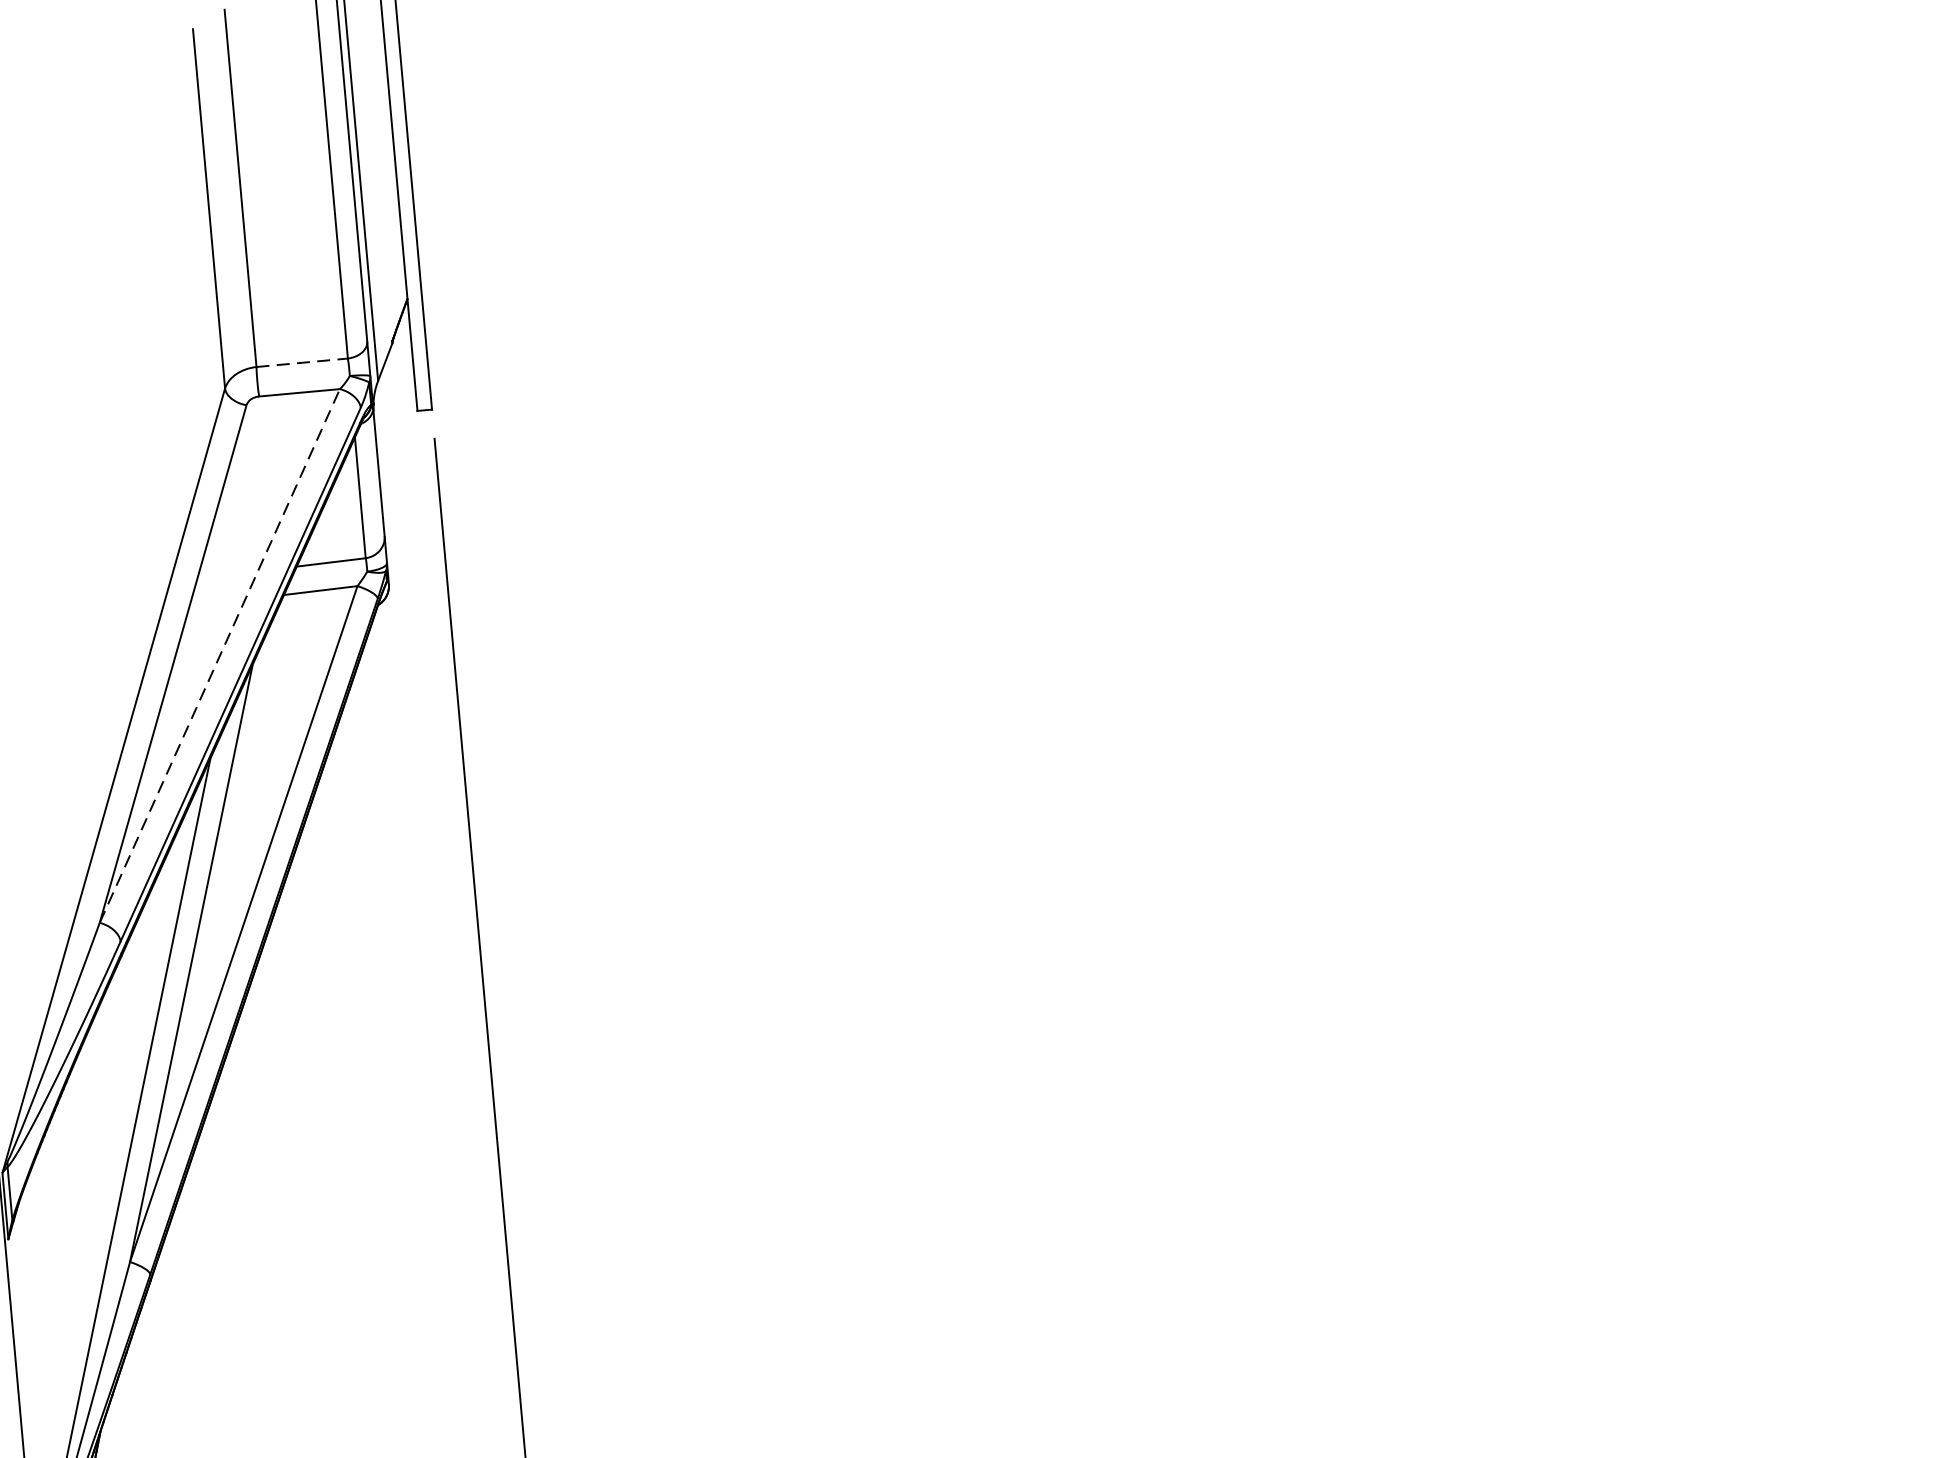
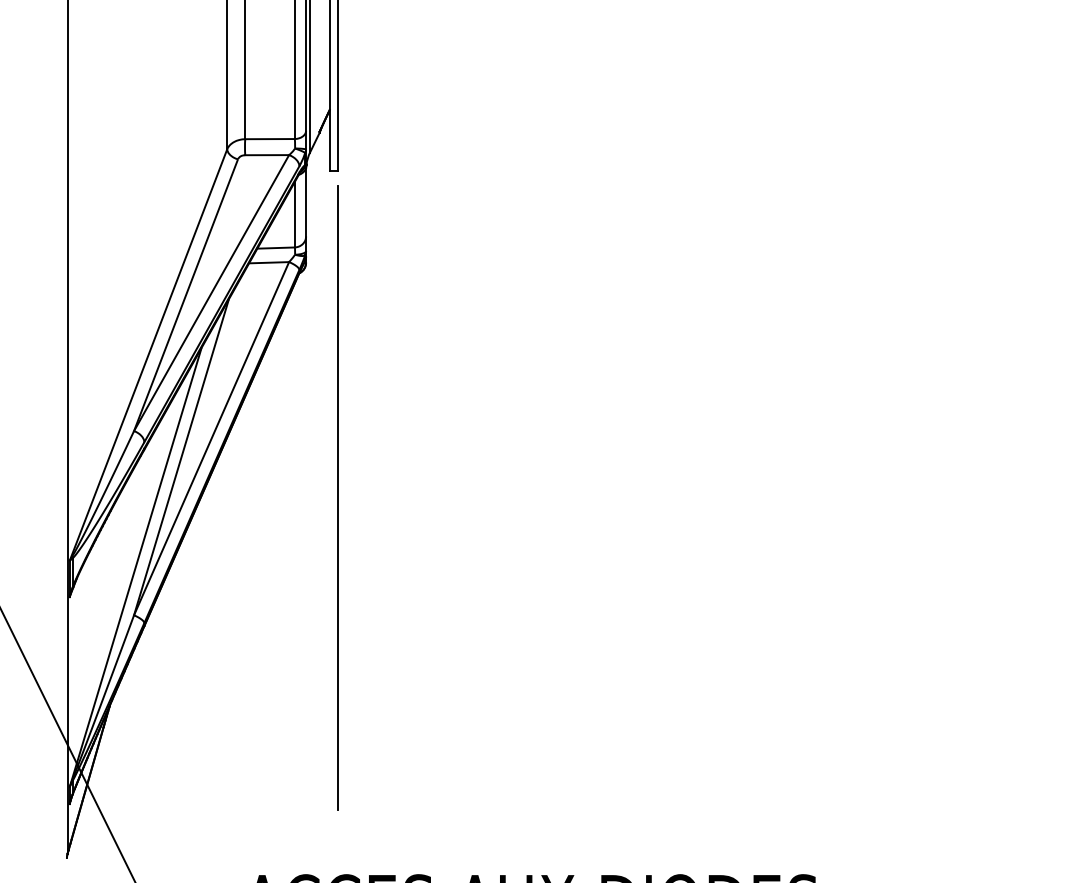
line: (303, 363) -> (270, 139), dashed -> solid
line: (219, 654) -> (211, 292), dashed -> solid

